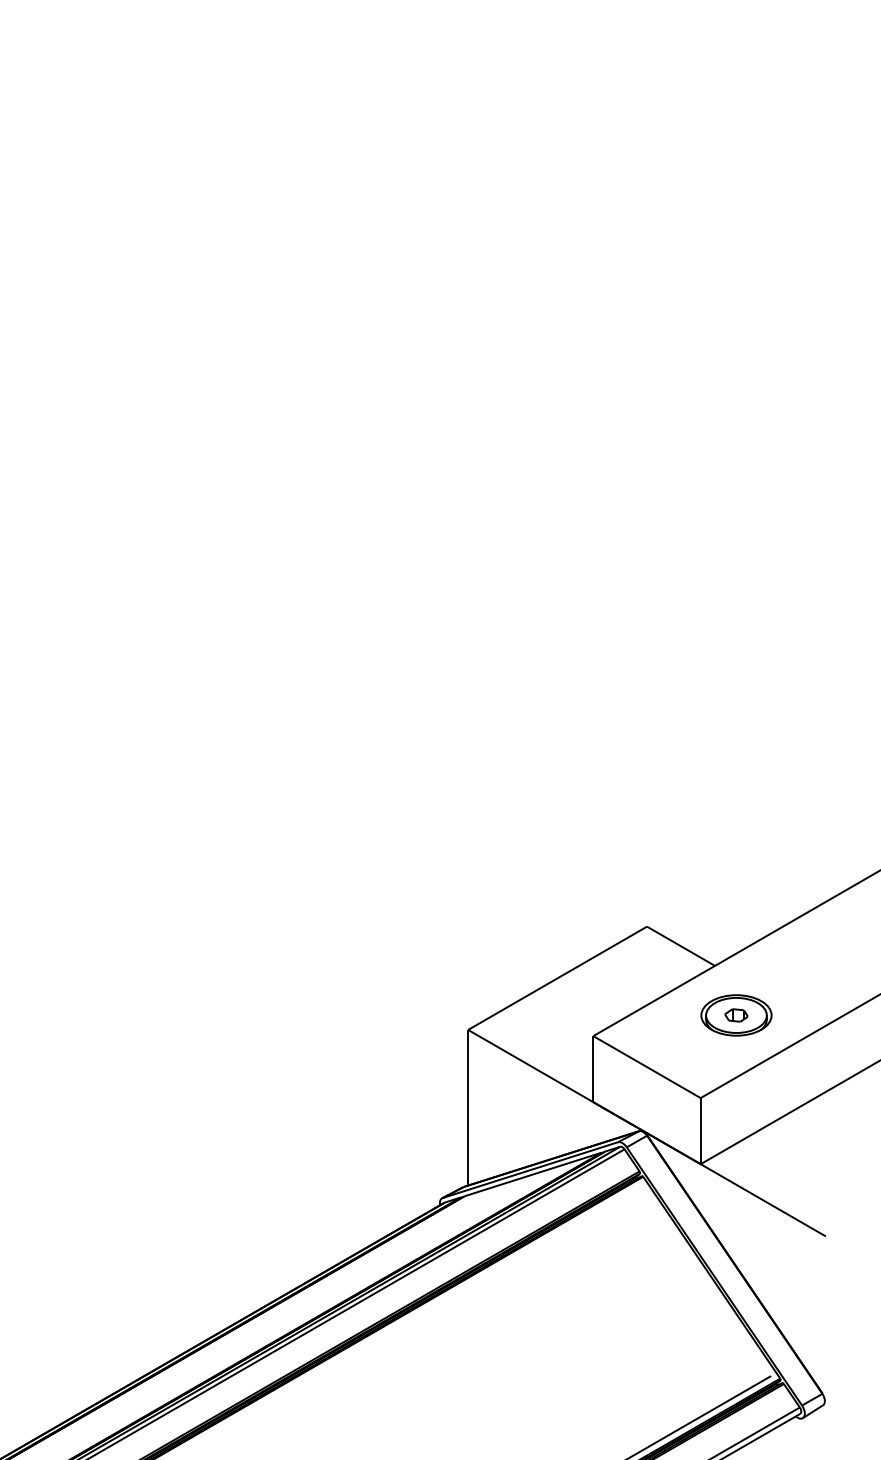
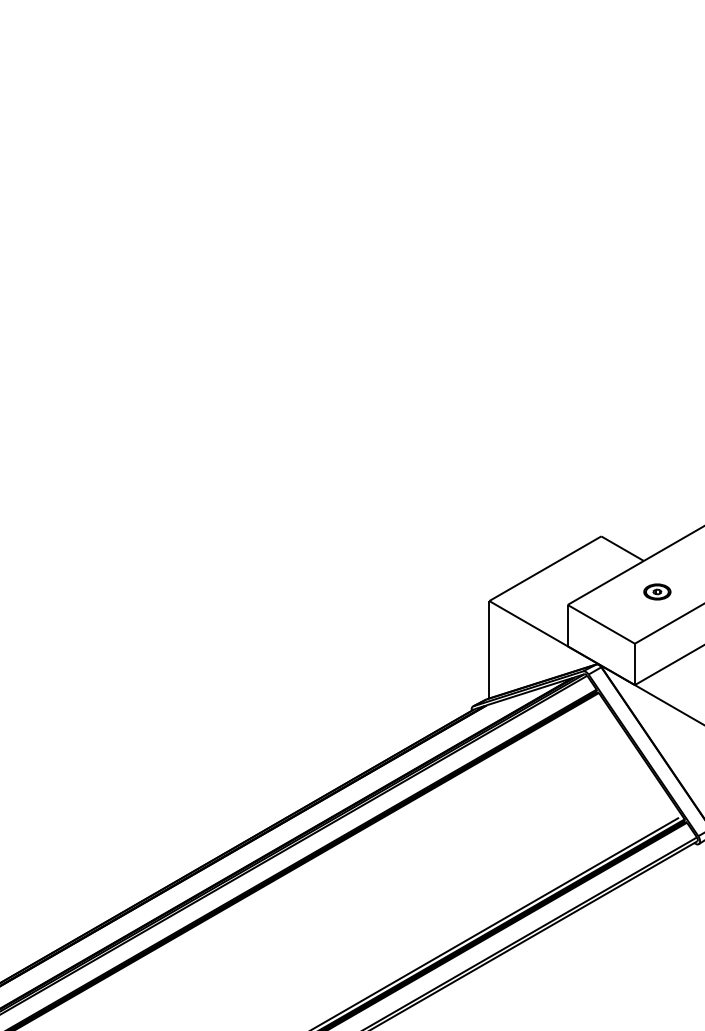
part: (736, 1014) -> (657, 591), size x0.6

